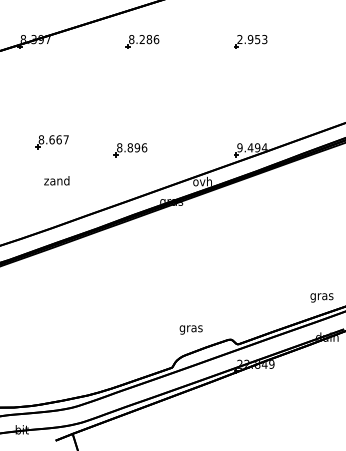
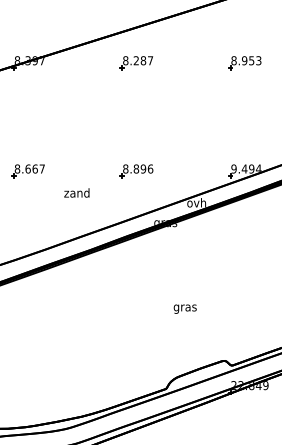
text: (156, 39) -> (150, 60), 8.286 -> 8.287
text: (239, 39) -> (233, 60), 2.953 -> 8.953
part: (51, 142) -> (27, 171), moved
part: (130, 150) -> (136, 171), moved
text: (56, 180) -> (76, 192), moved
text: (190, 329) -> (184, 308), moved

